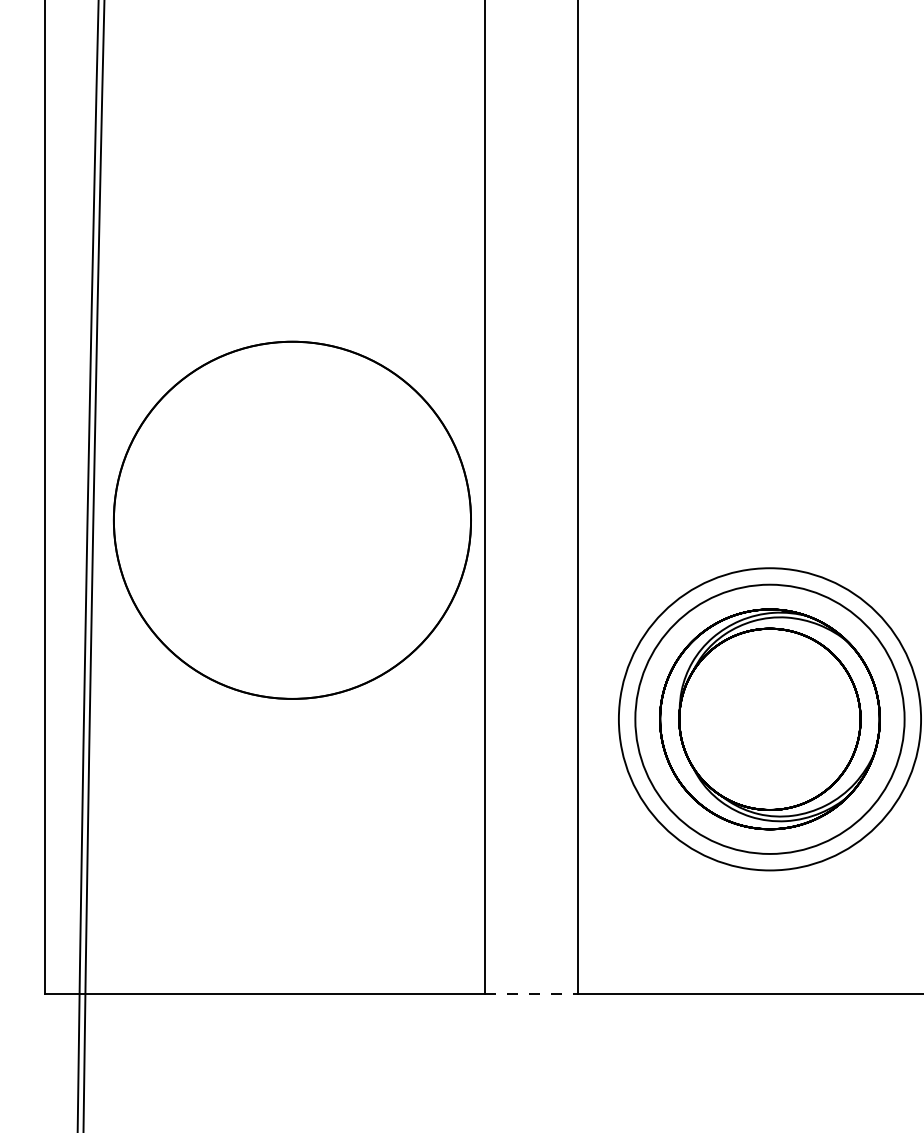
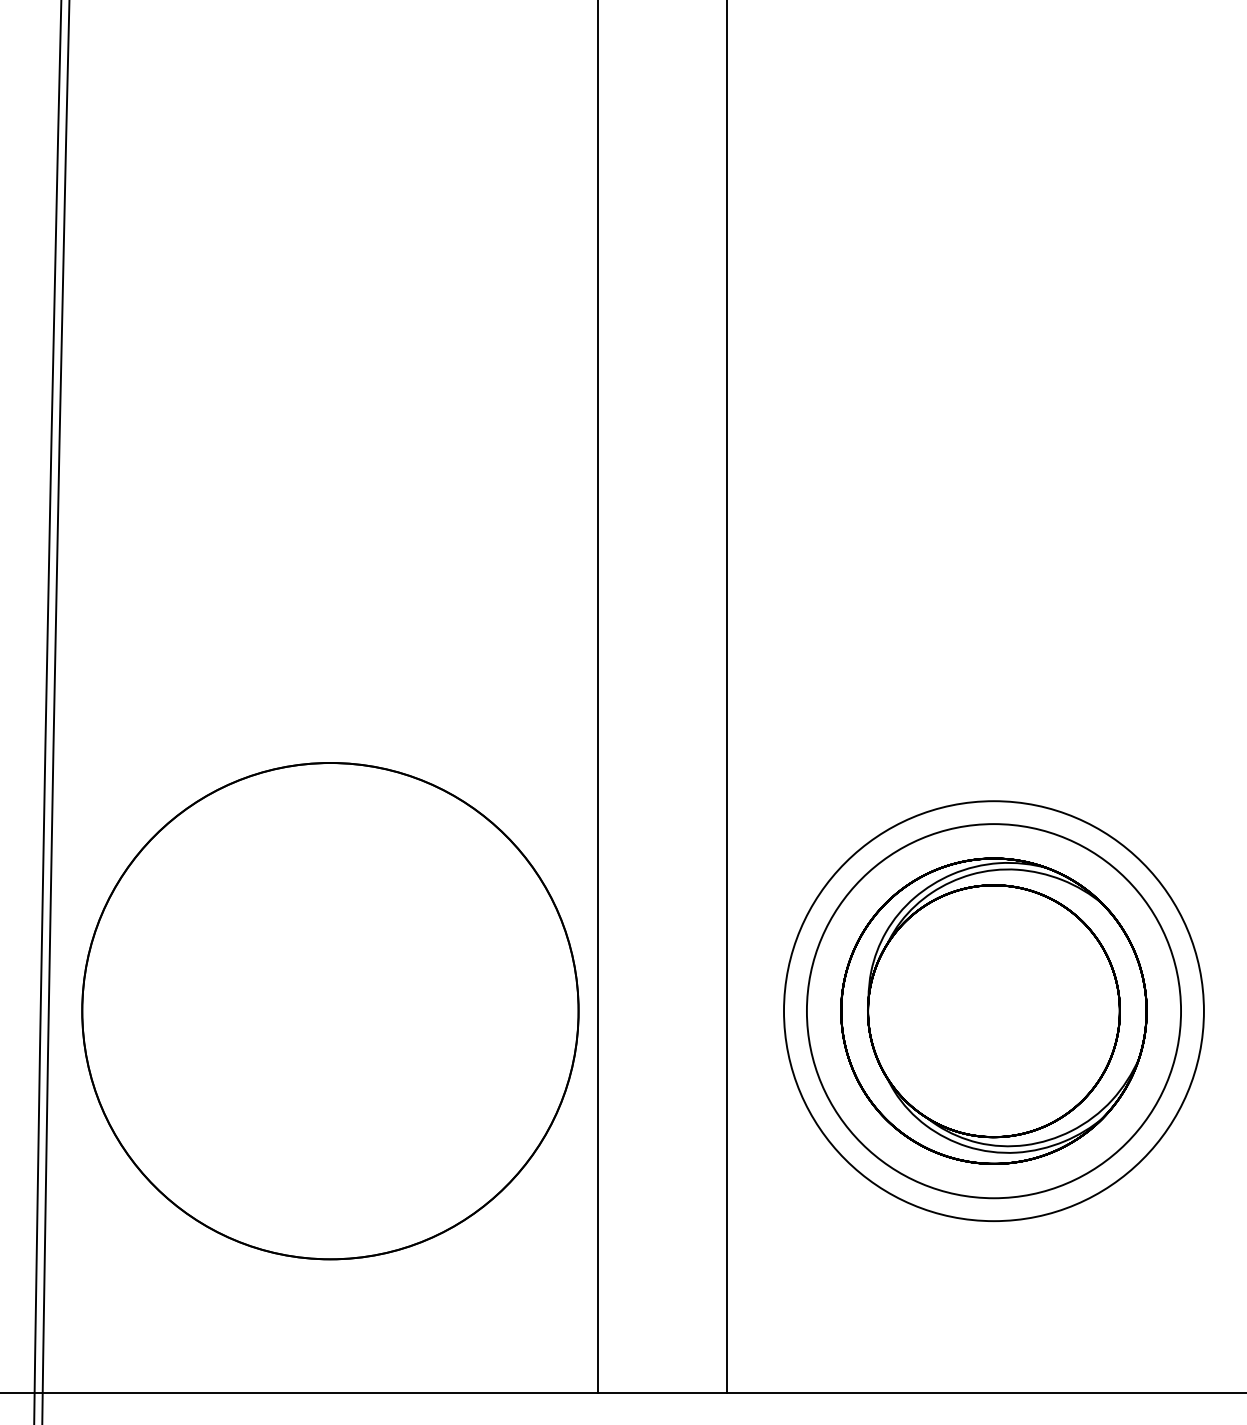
circle: (291, 519) -> (329, 1009), moved
line: (531, 994) -> (662, 1393), dashed -> solid

